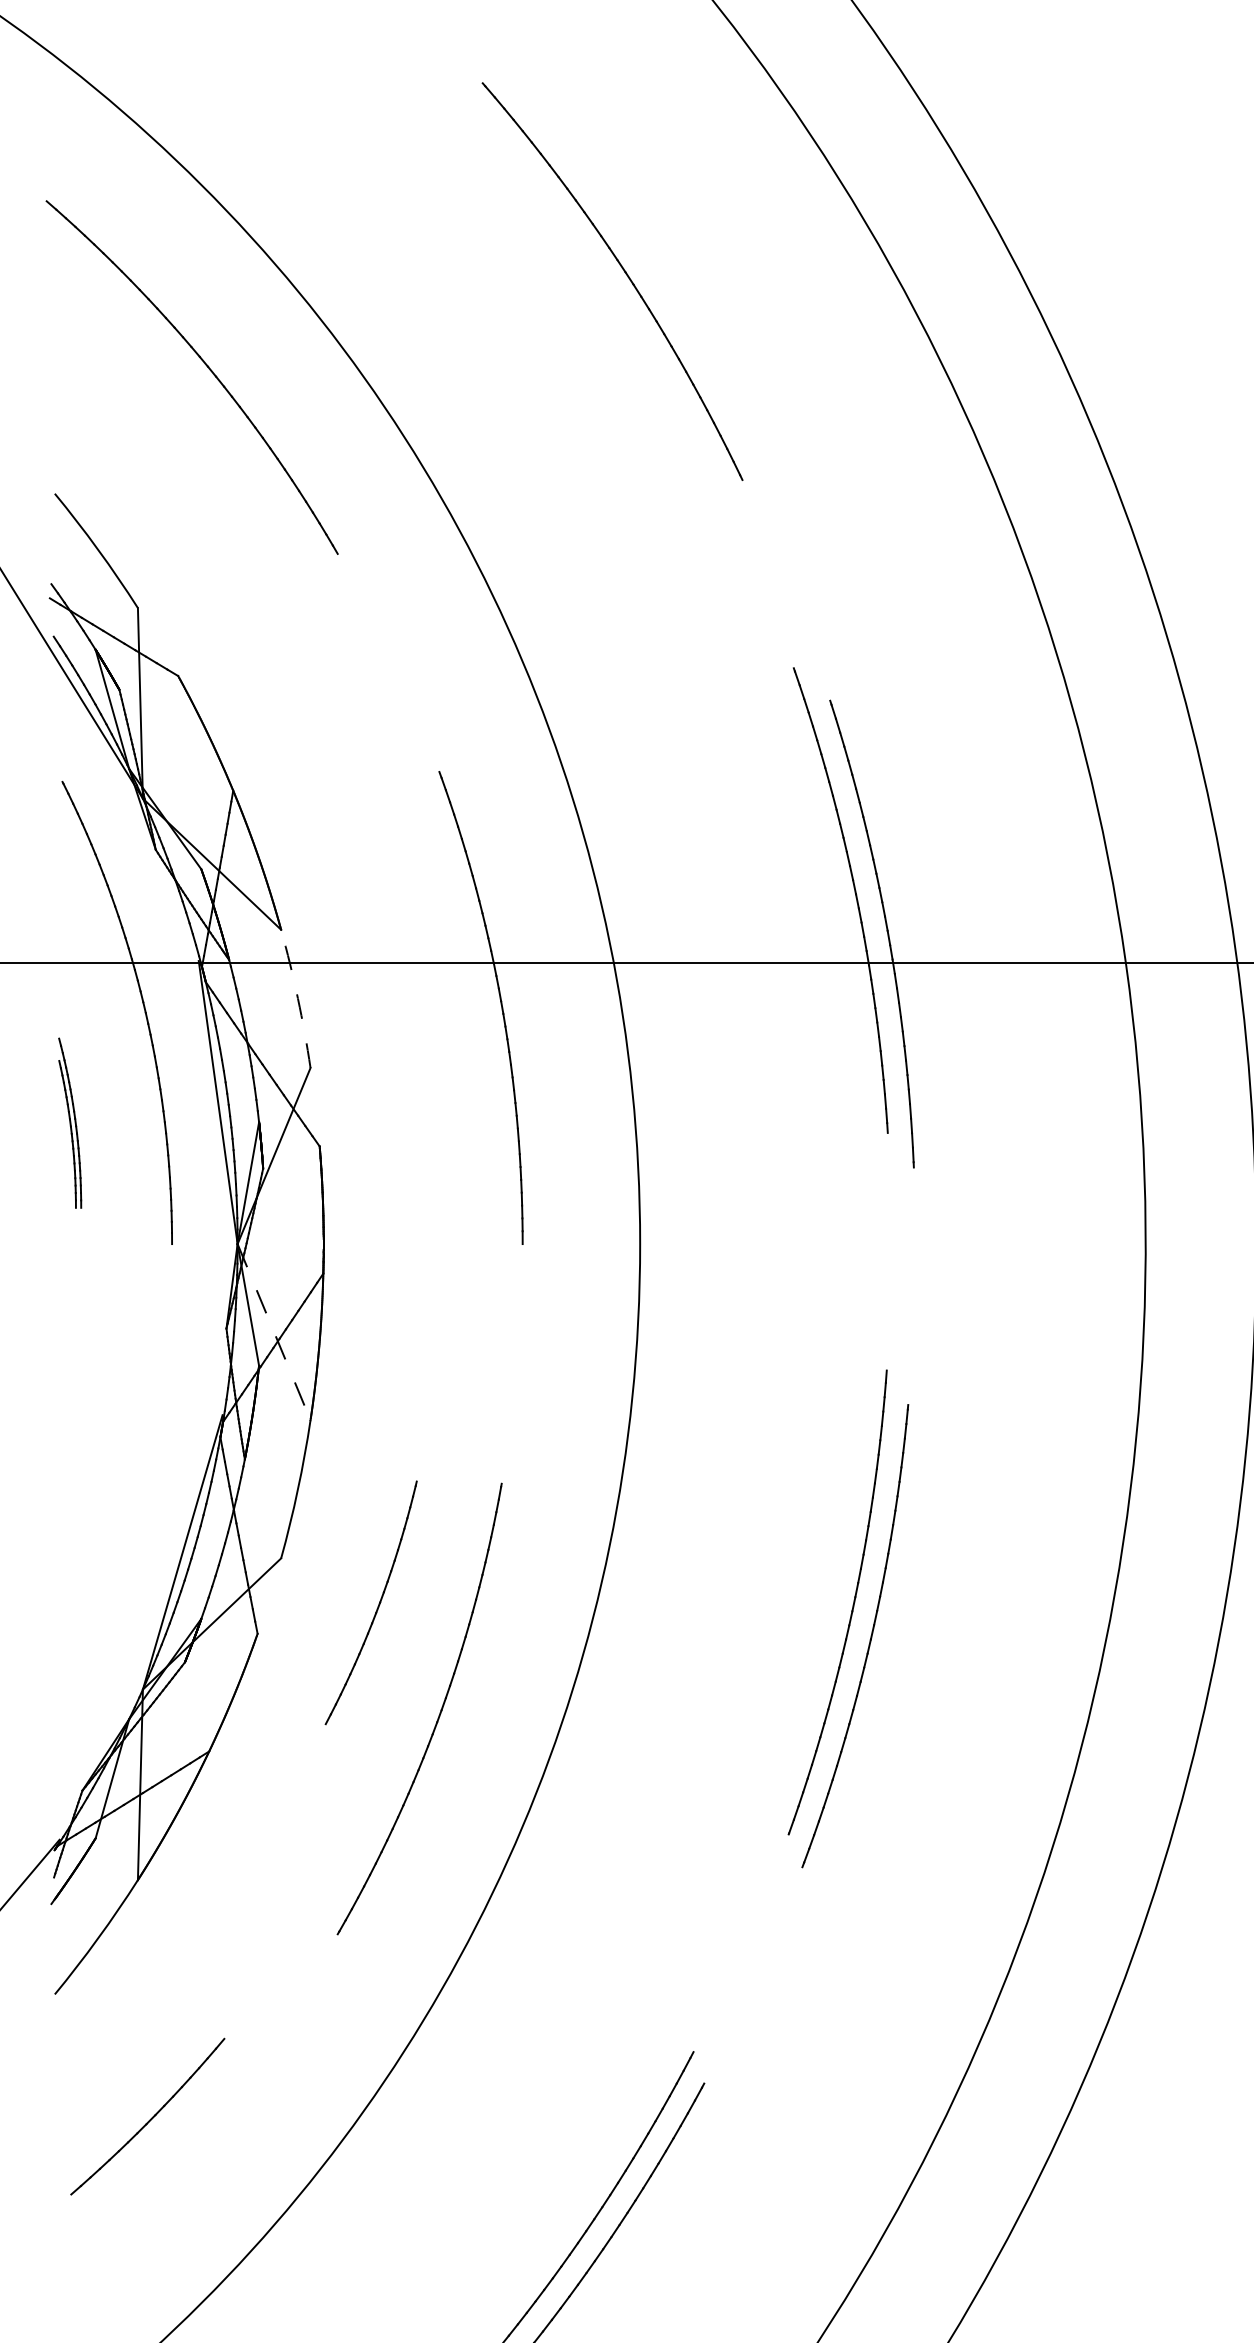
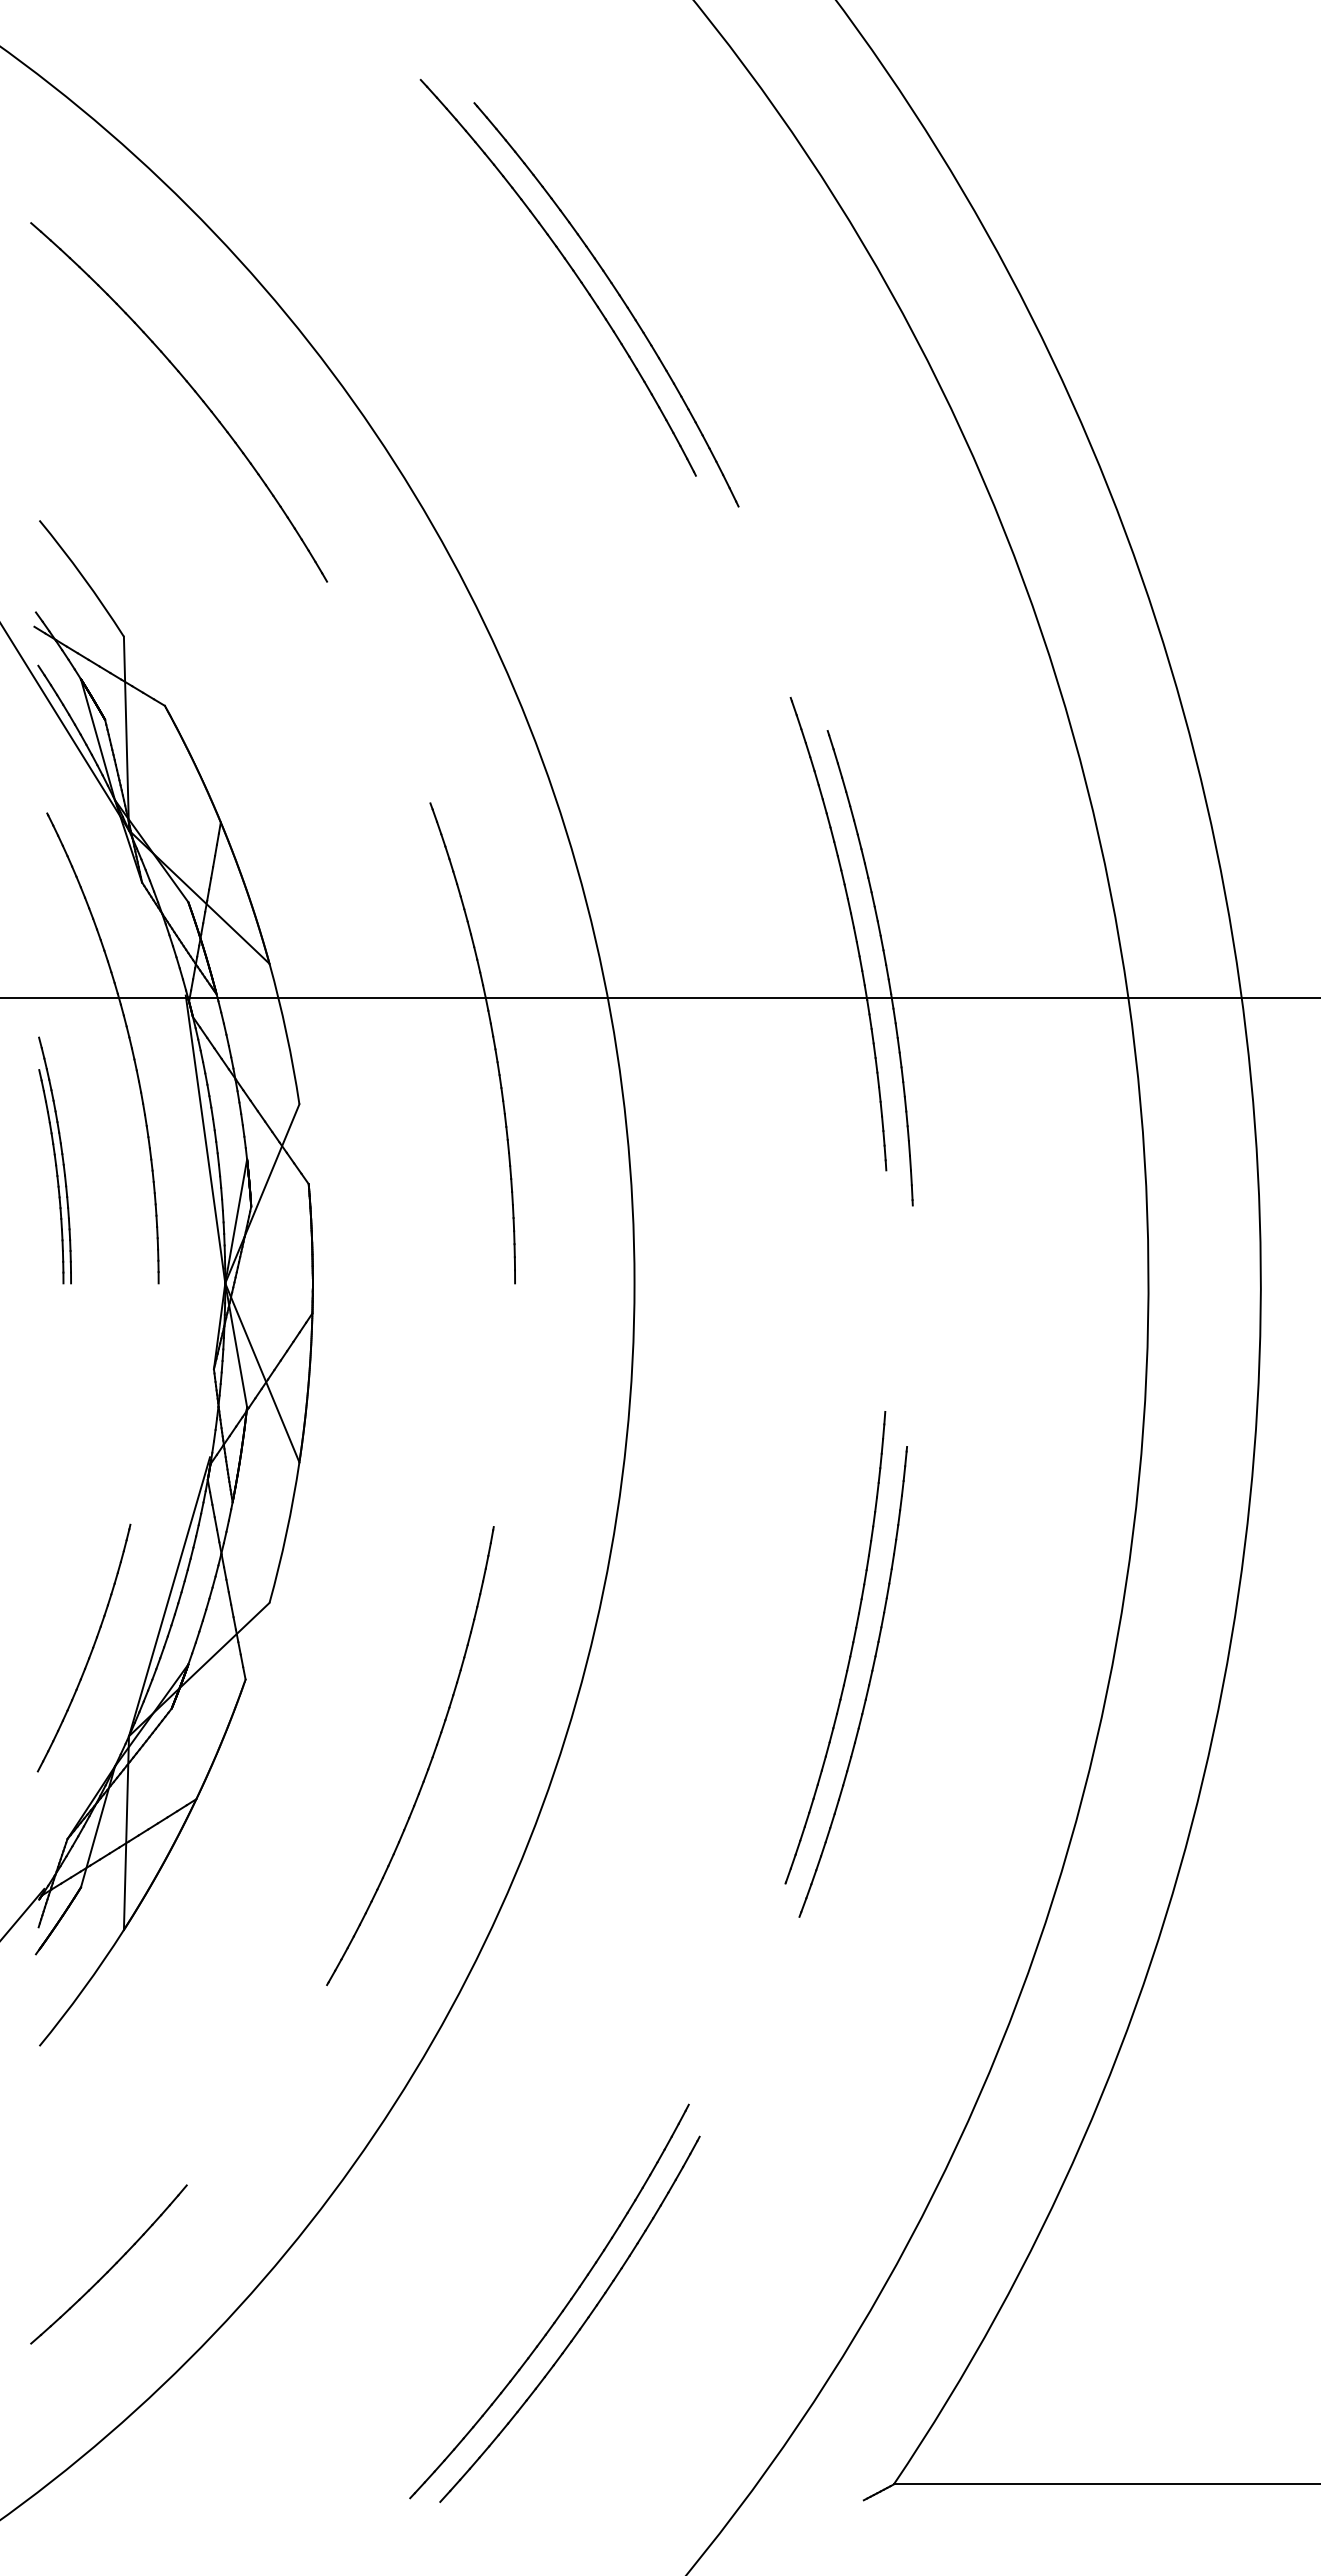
part: (577, 245) -> (570, 268), added
arc: (297, 998) -> (286, 1033), dashed -> solid
part: (69, 1123) -> (54, 1160), size x1.43
line: (274, 1331) -> (262, 1372), dashed -> solid
part: (378, 1603) -> (91, 1648), moved
part: (147, 2116) -> (108, 2264), moved

